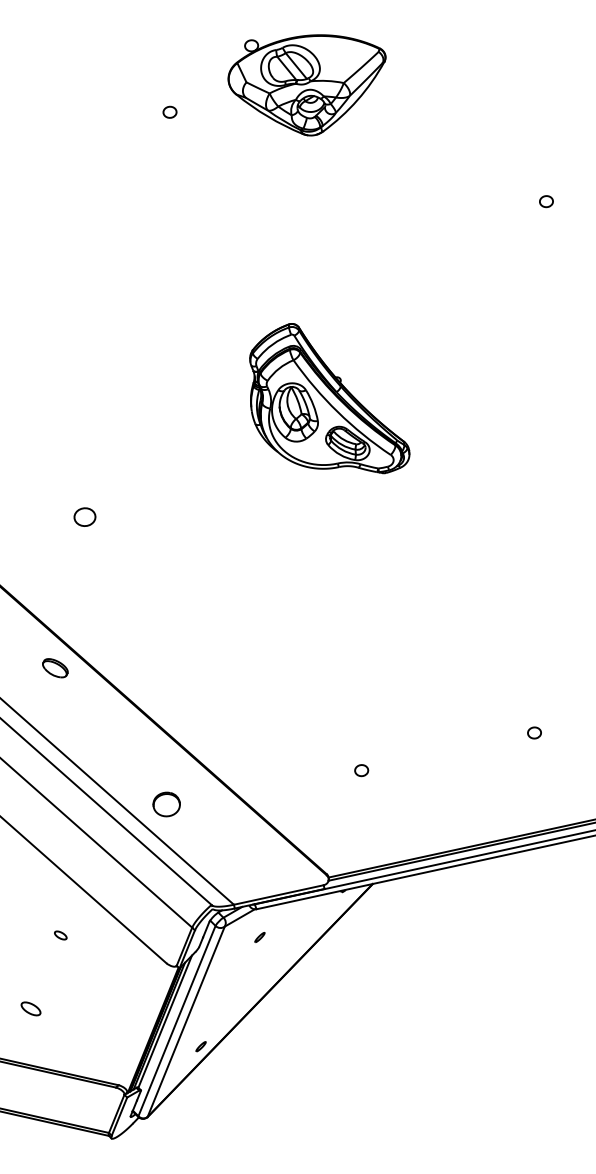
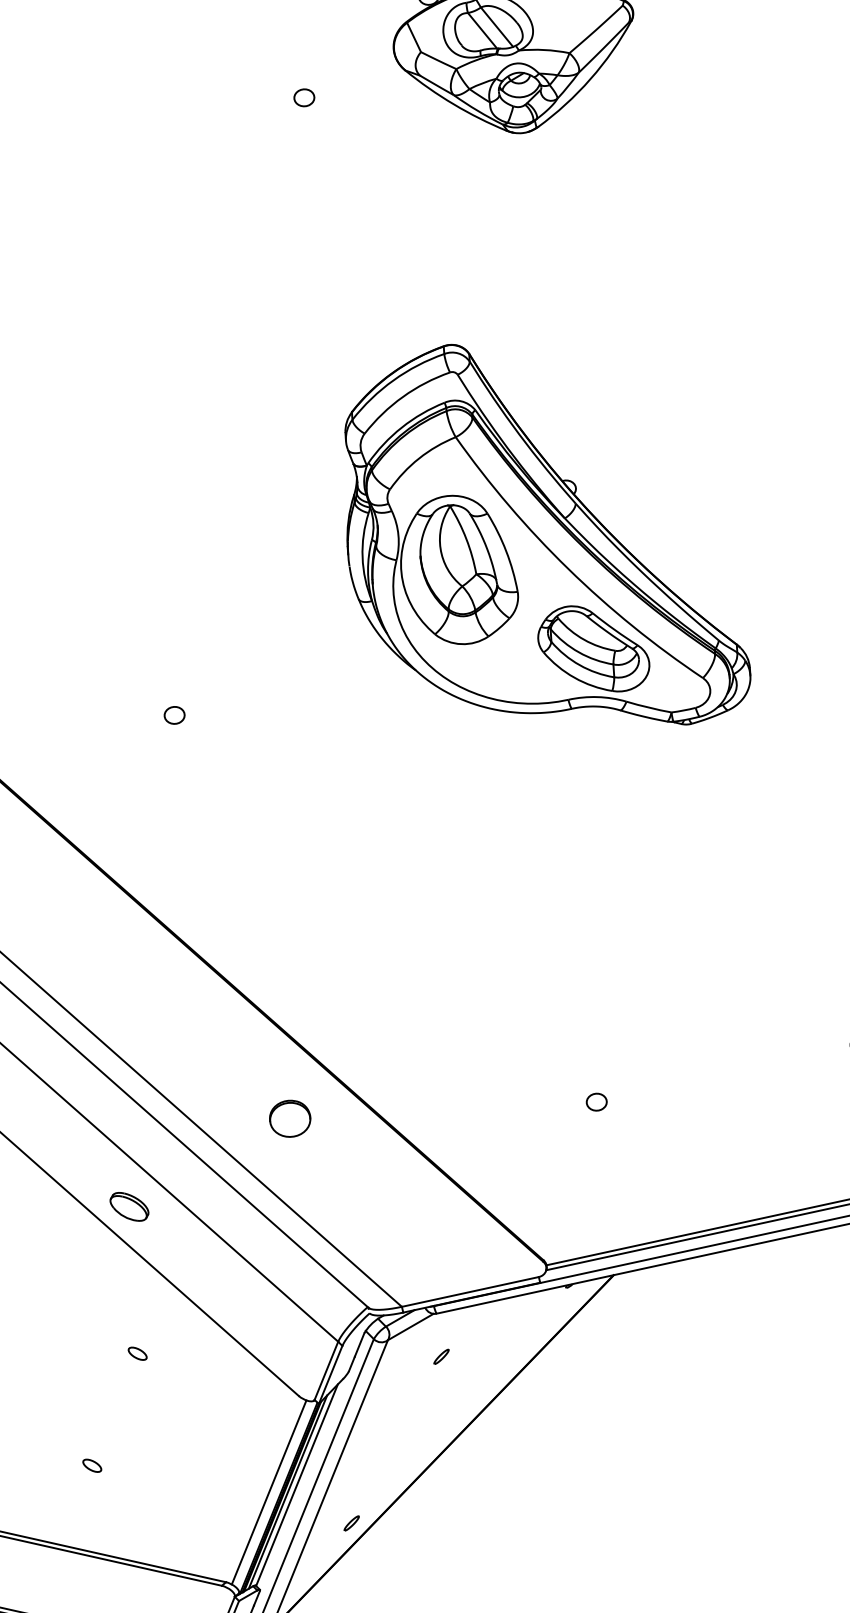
part: (329, 398) -> (547, 534), size x1.67
part: (84, 516) -> (173, 714), size x0.62
part: (55, 668) -> (129, 1207), moved
part: (166, 804) -> (289, 1118), moved
part: (30, 1008) -> (91, 1465), size x0.62
line: (146, 1026) -> (268, 1492), added

